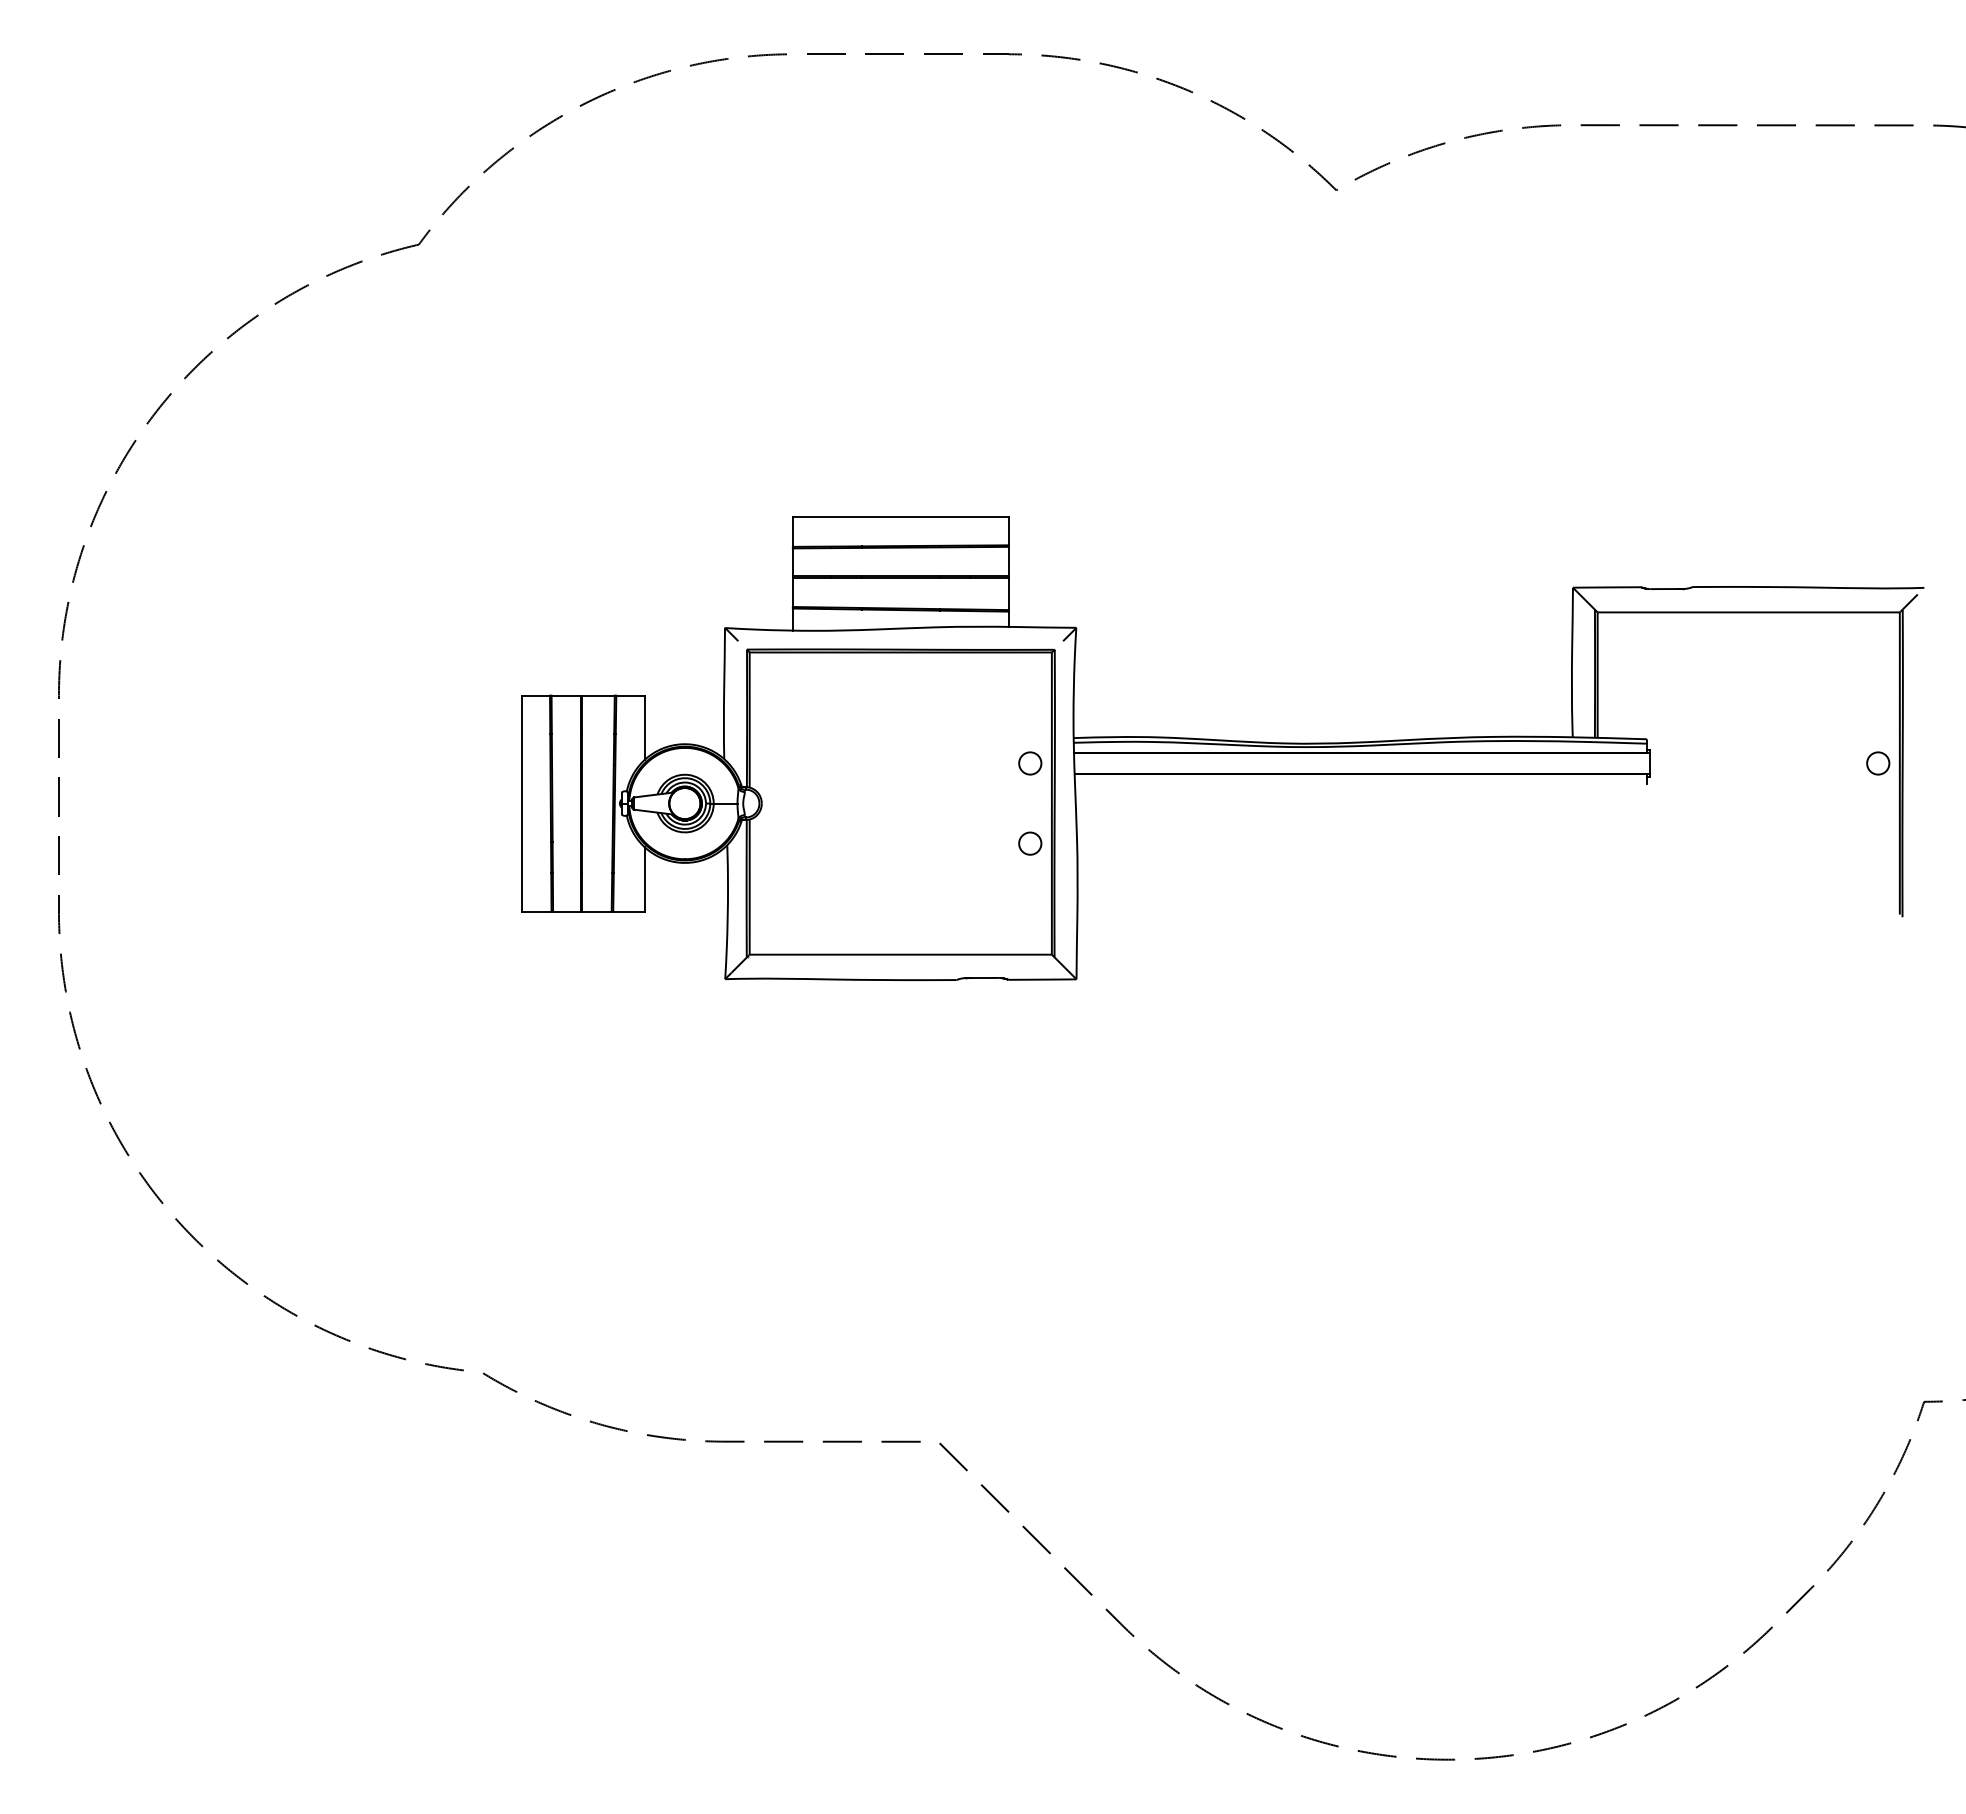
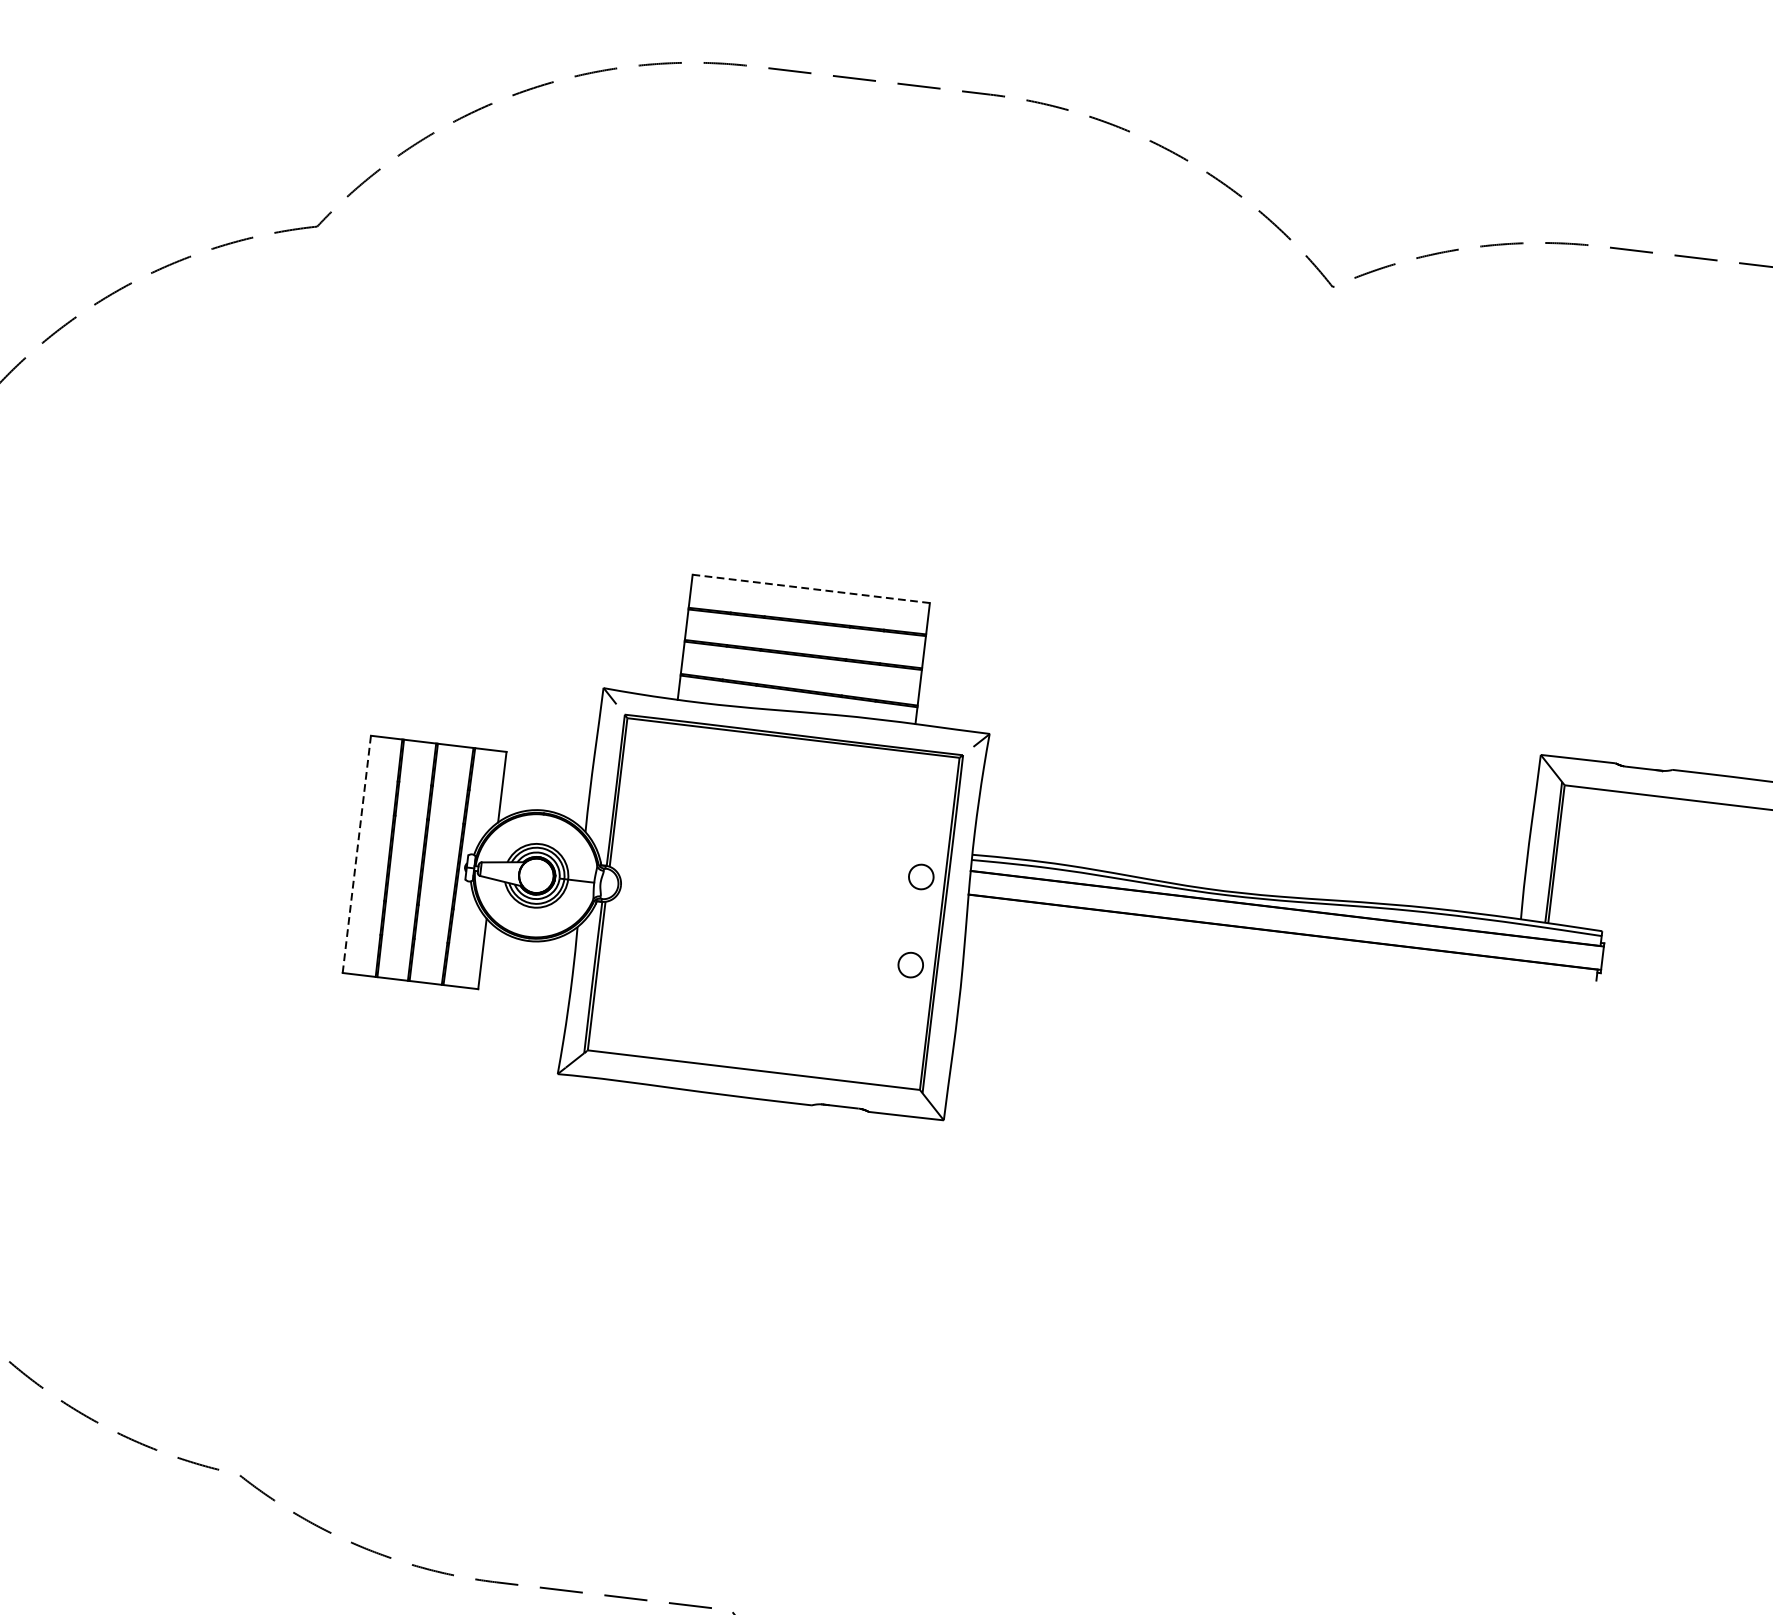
line: (900, 516) -> (811, 588), solid -> dashed
line: (521, 803) -> (356, 854), solid -> dashed

